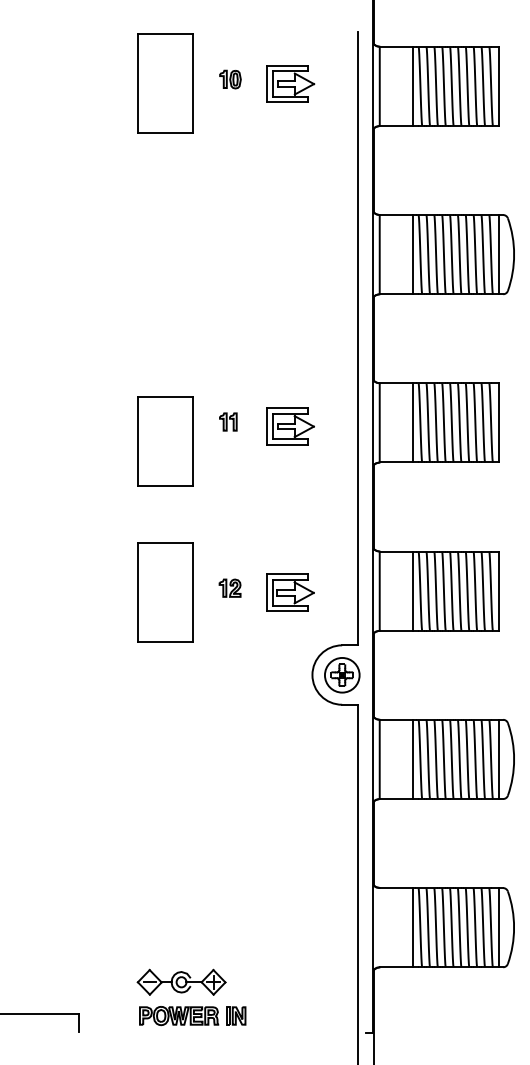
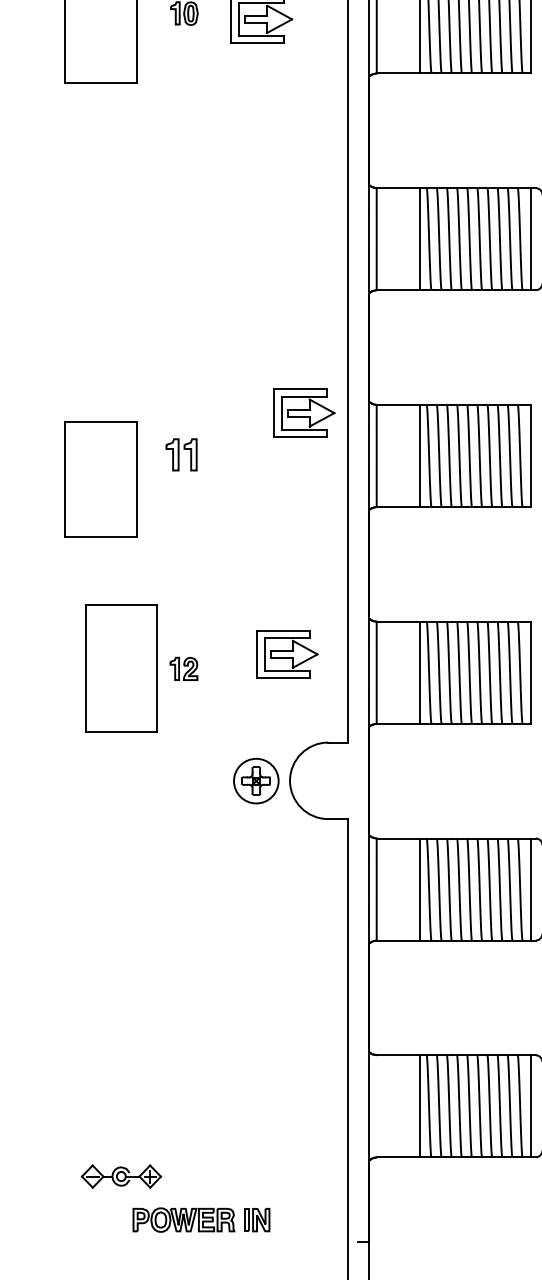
part: (228, 421) -> (181, 454), size x1.4
part: (290, 426) -> (304, 412), moved
part: (165, 592) -> (121, 668), moved
part: (290, 592) -> (287, 653), moved
part: (342, 675) -> (256, 781), moved
part: (181, 981) -> (121, 1175), size x0.7
part: (192, 1016) -> (201, 1220), moved

